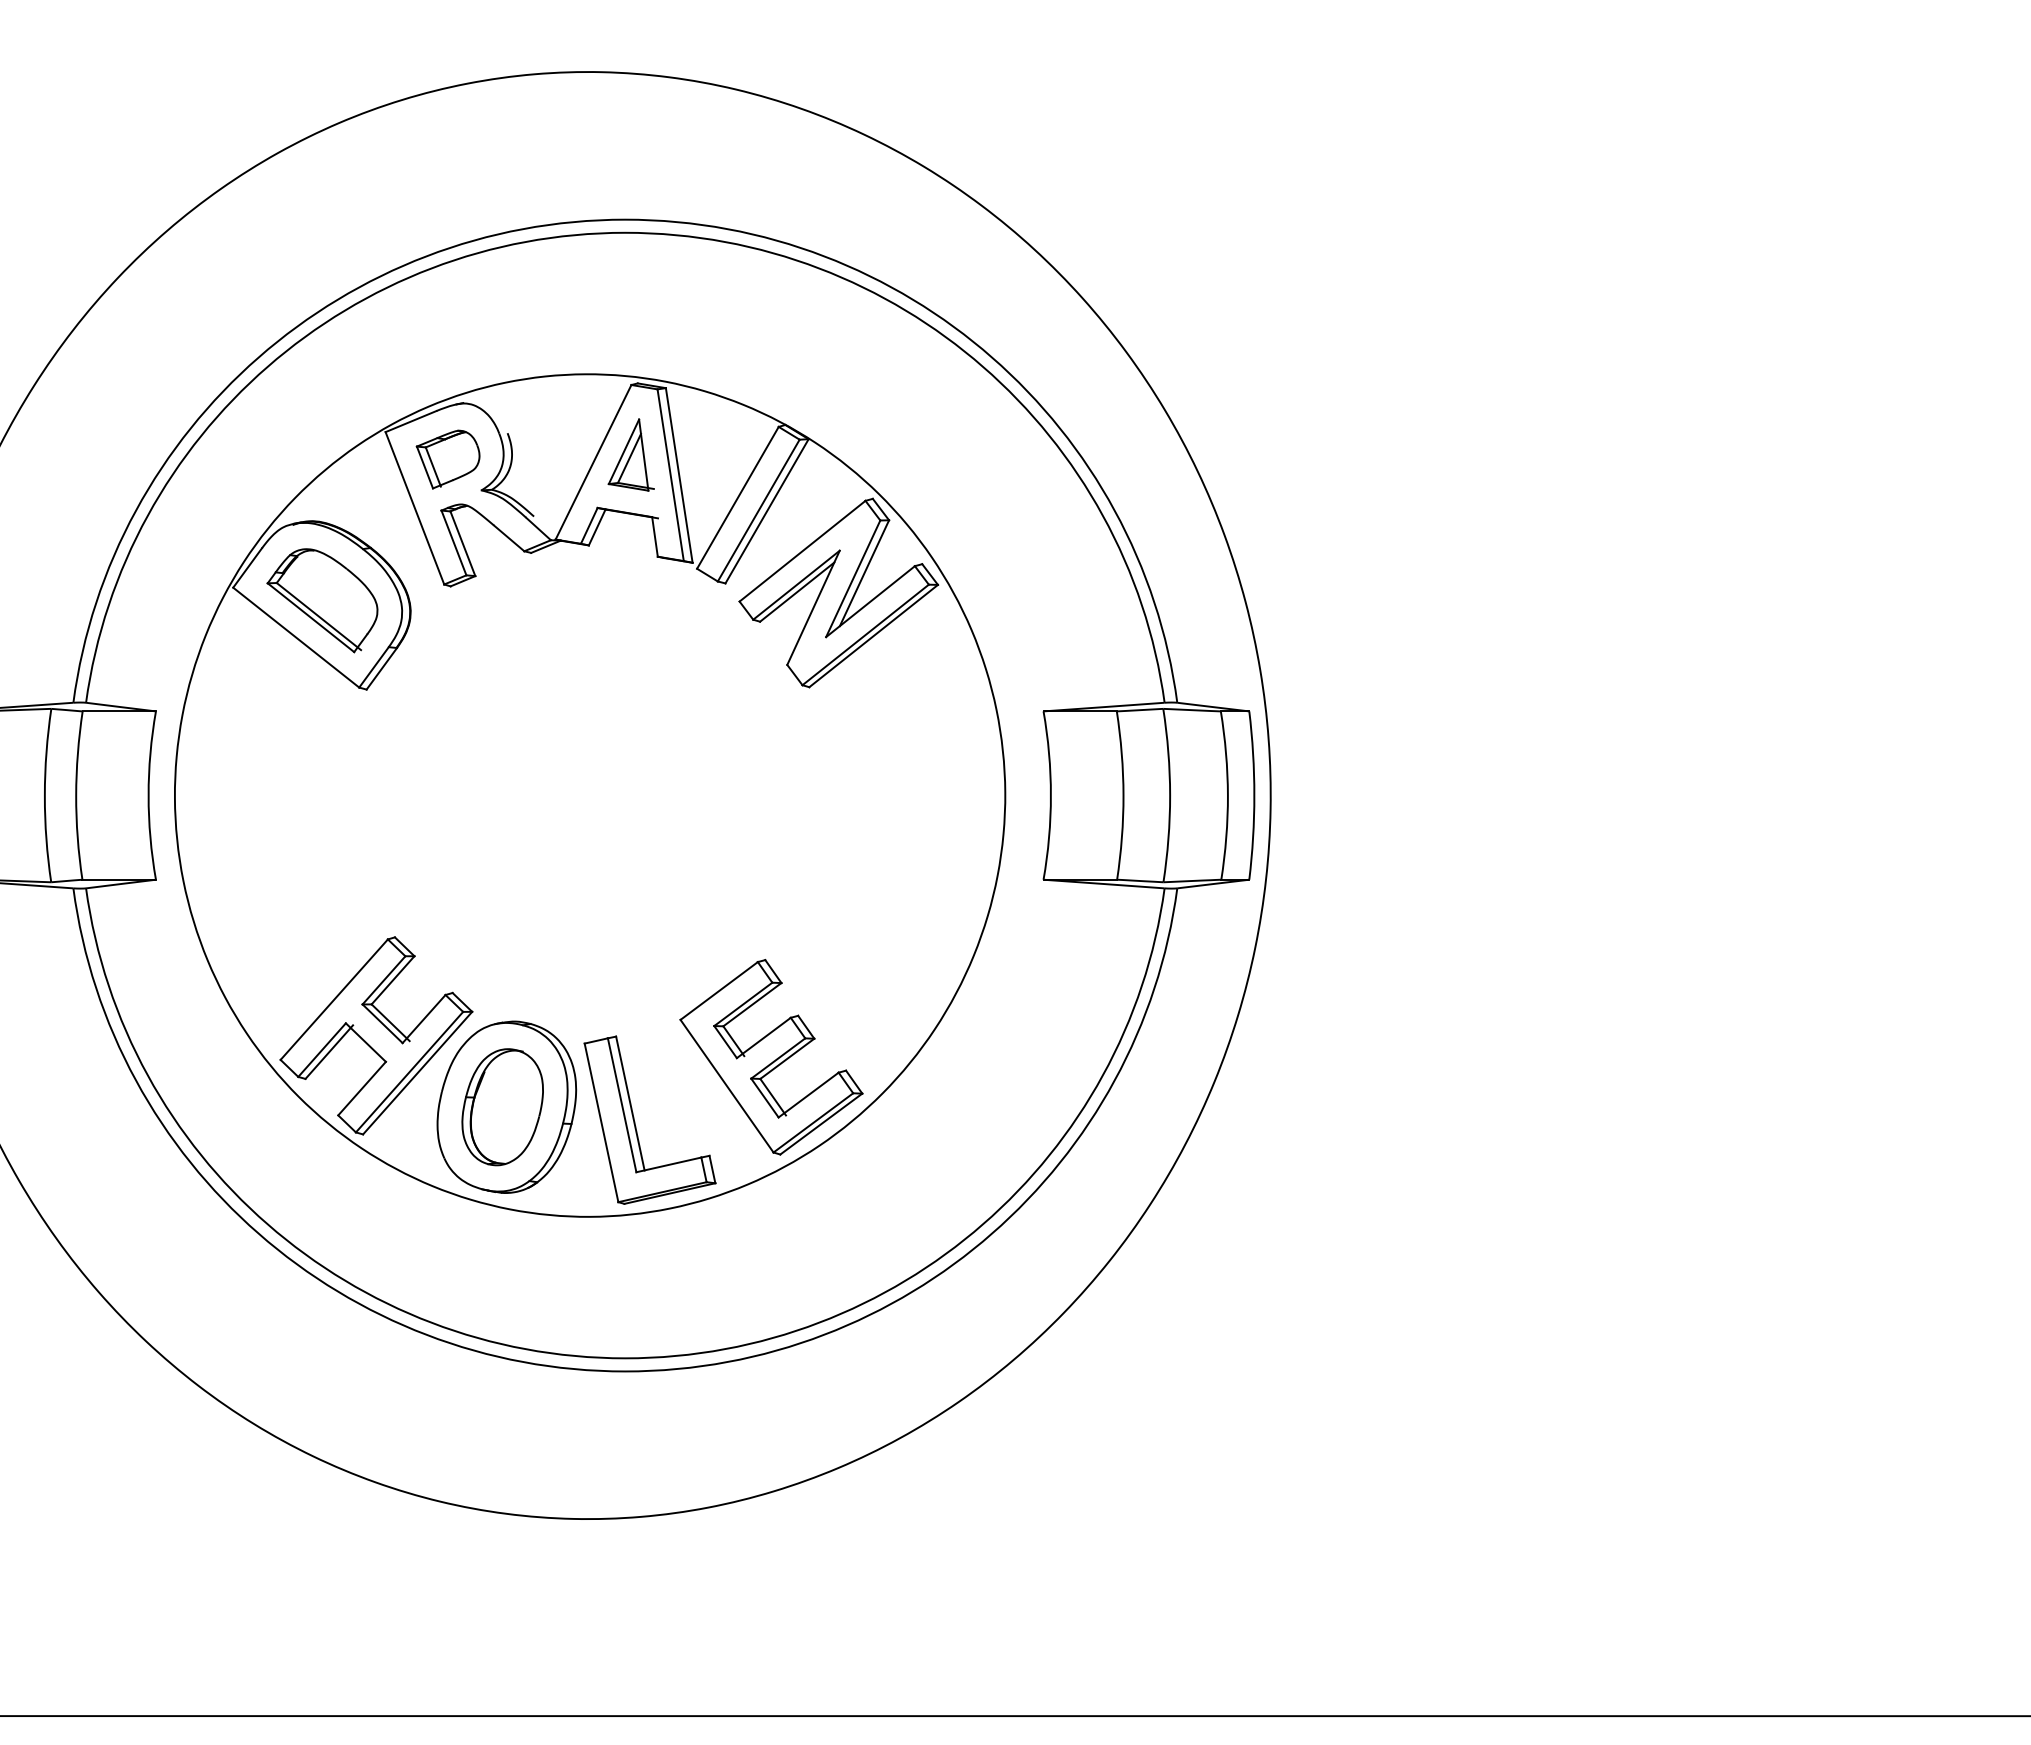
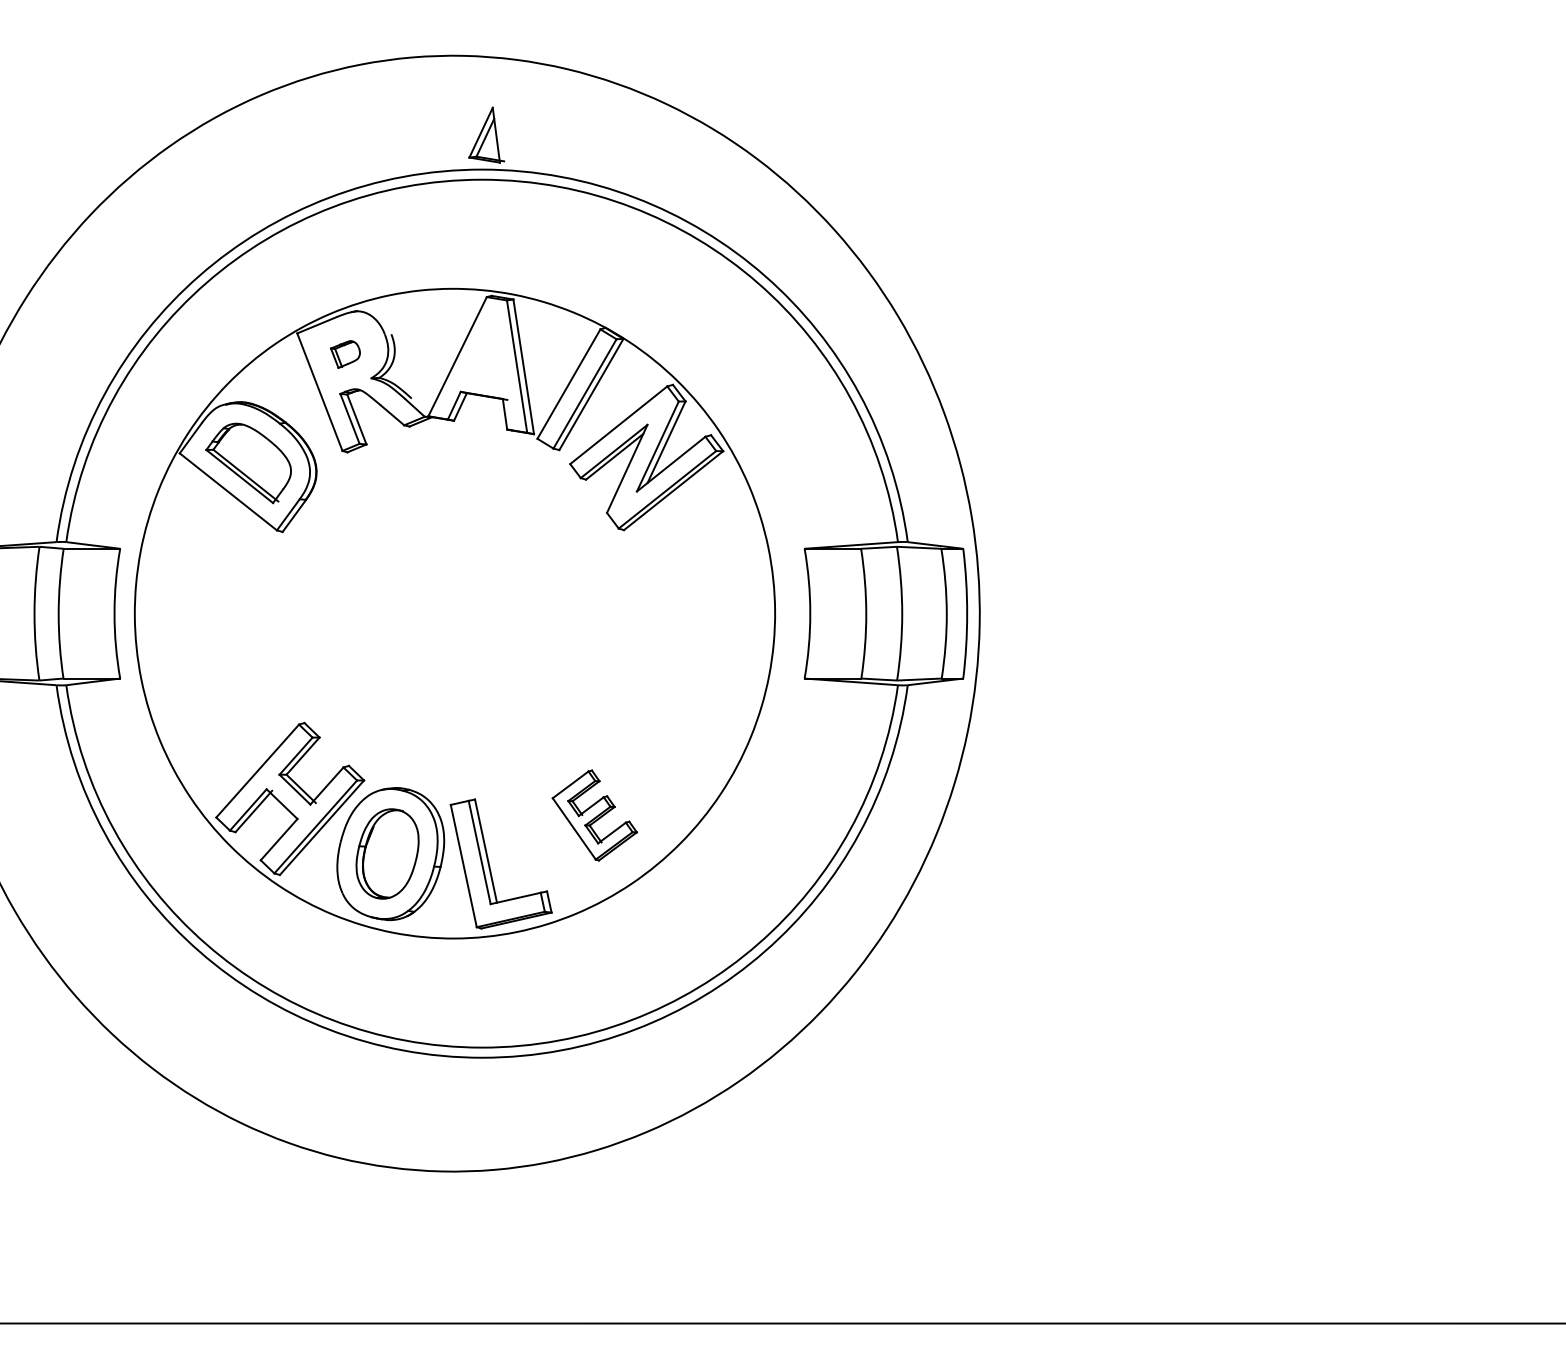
part: (630, 454) -> (486, 134), moved
part: (447, 459) -> (345, 354), size x0.6
part: (771, 1057) -> (594, 815), size x0.6

